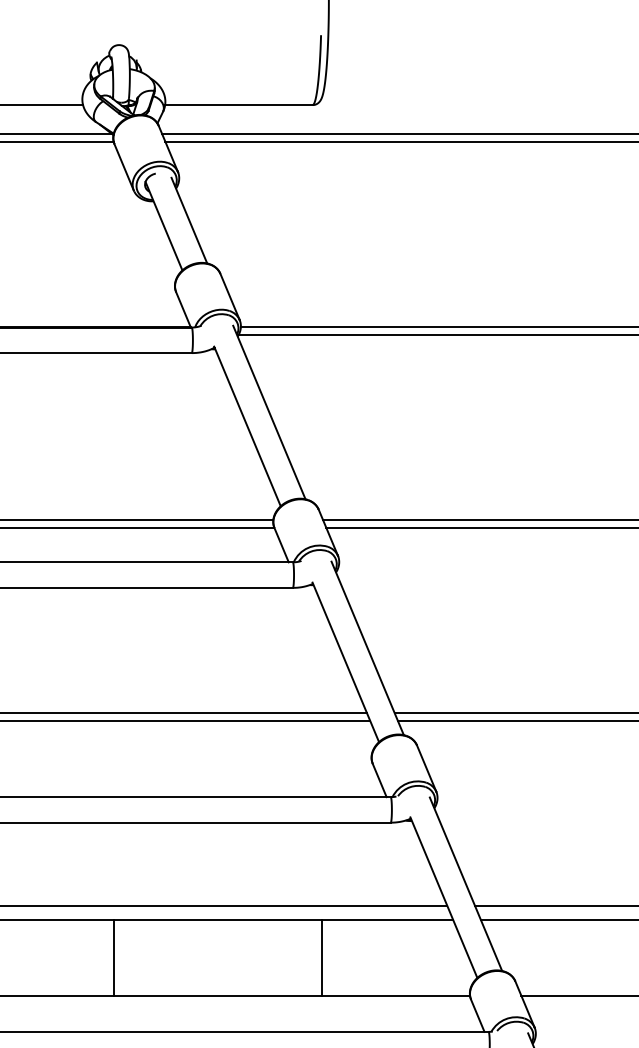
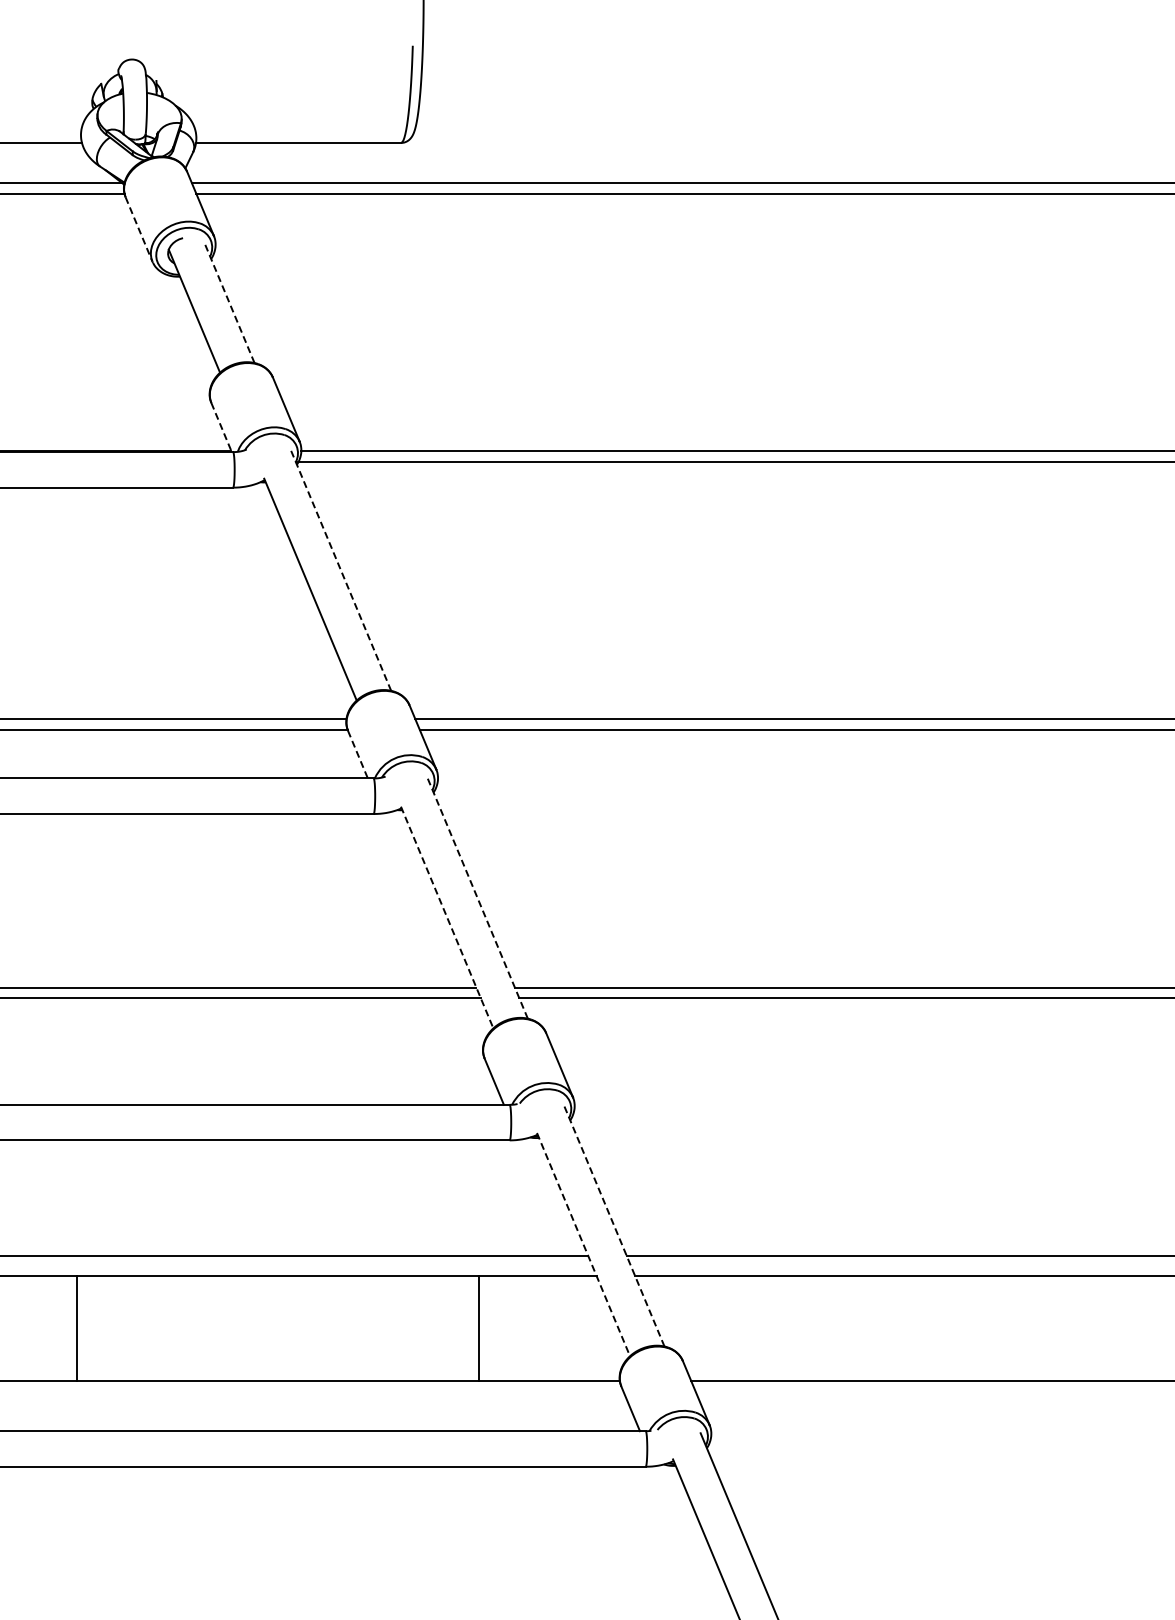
line: (124, 167) -> (139, 229), solid -> dashed
line: (189, 220) -> (229, 303), solid -> dashed
line: (183, 309) -> (221, 427), solid -> dashed
line: (269, 412) -> (340, 570), solid -> dashed
line: (281, 545) -> (357, 754), solid -> dashed
line: (367, 648) -> (477, 898), solid -> dashed
line: (346, 663) -> (447, 918), solid -> dashed
line: (466, 883) -> (614, 1225), solid -> dashed
line: (443, 897) -> (583, 1244), solid -> dashed
line: (113, 958) -> (76, 1328), moved
line: (321, 958) -> (478, 1328), moved

